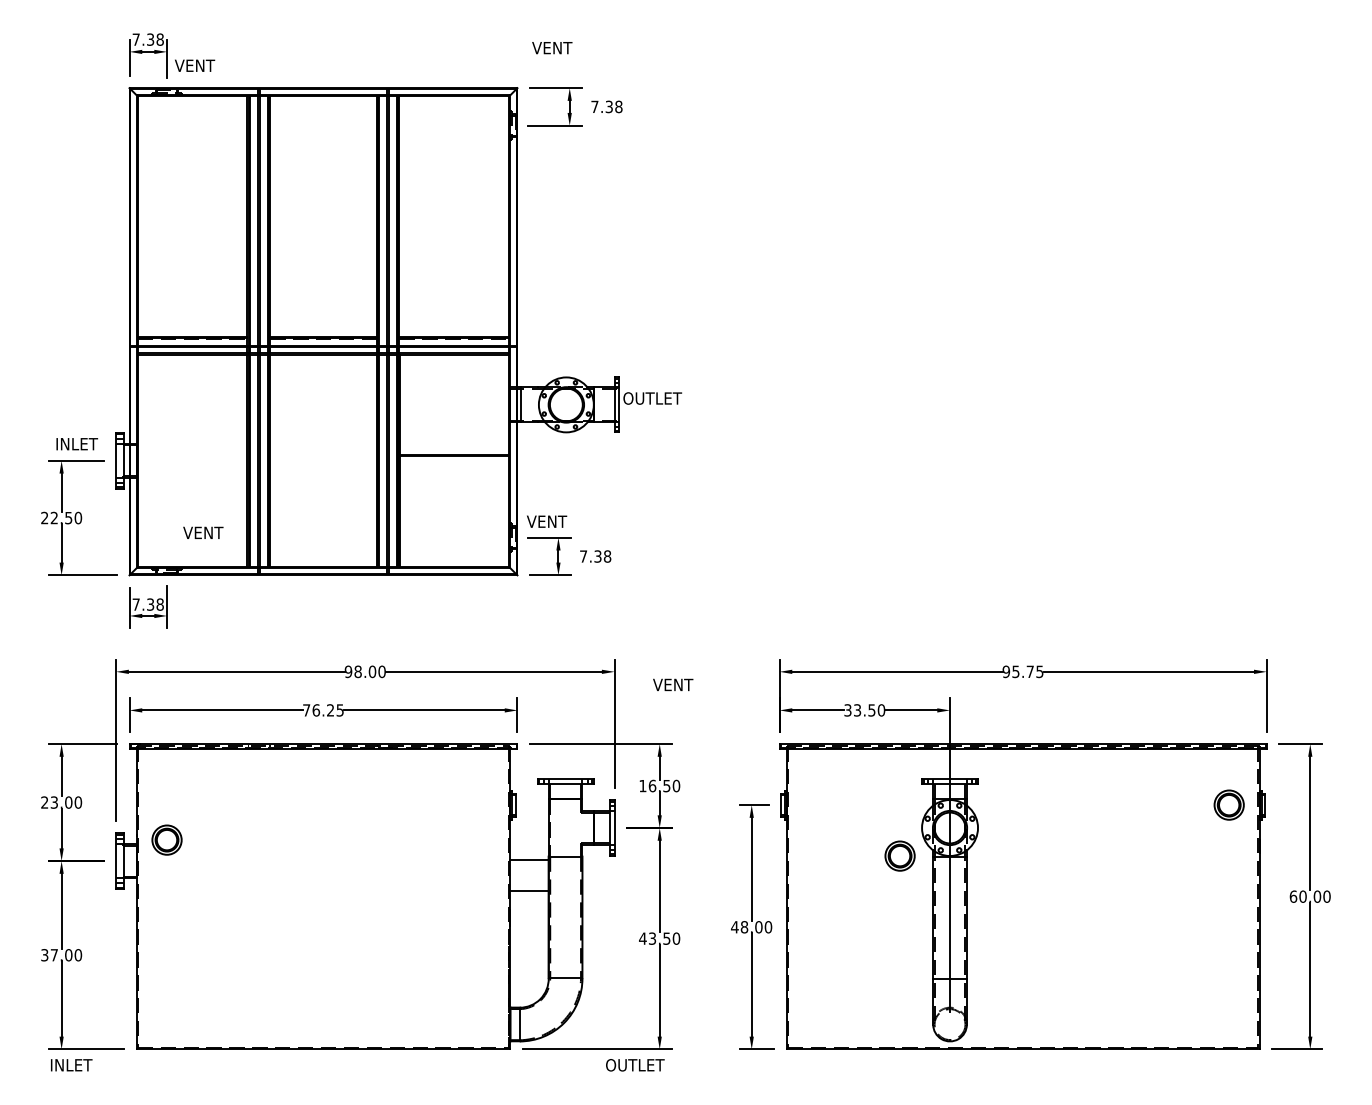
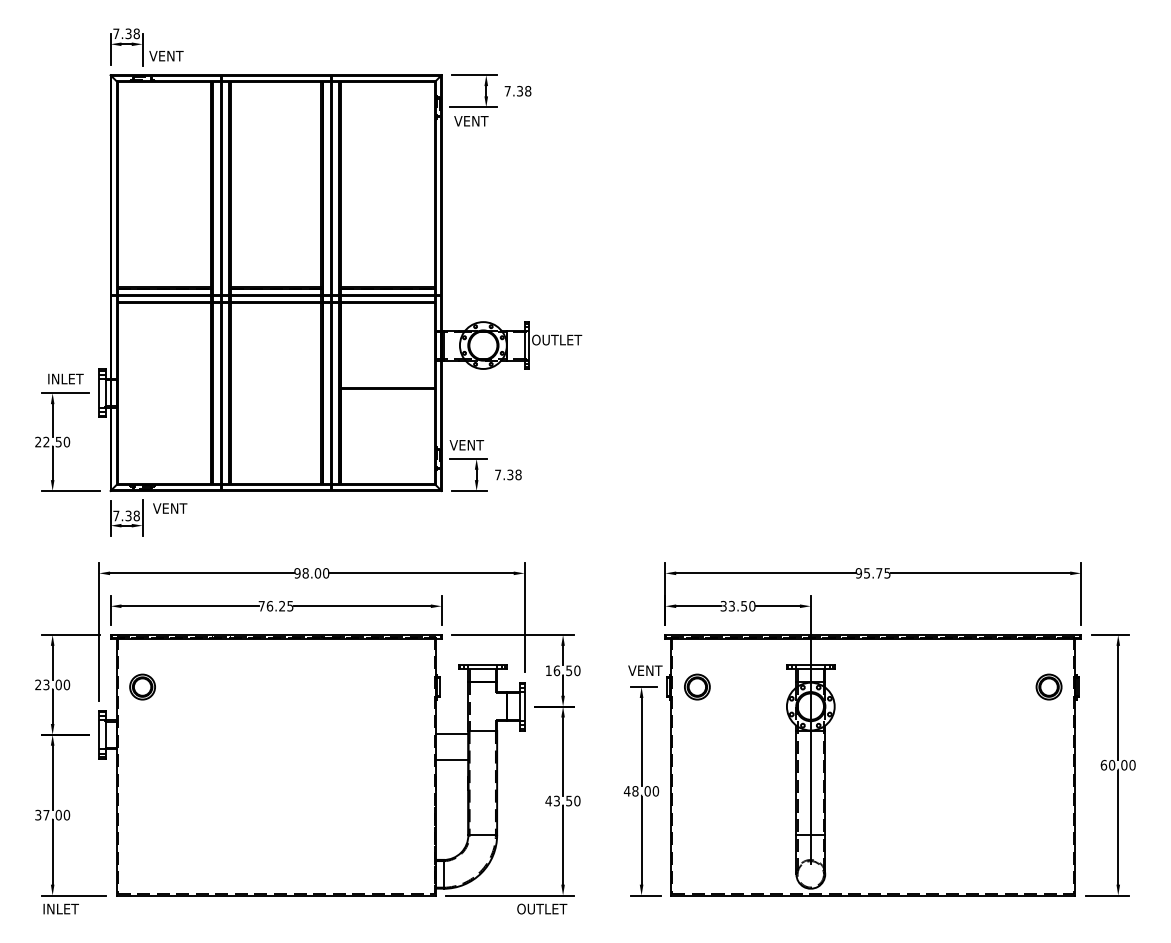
text: (552, 48) -> (471, 121), moved
text: (203, 532) -> (170, 508), moved
text: (673, 684) -> (645, 670), moved
part: (166, 839) -> (142, 686), moved
part: (899, 855) -> (696, 686), moved

